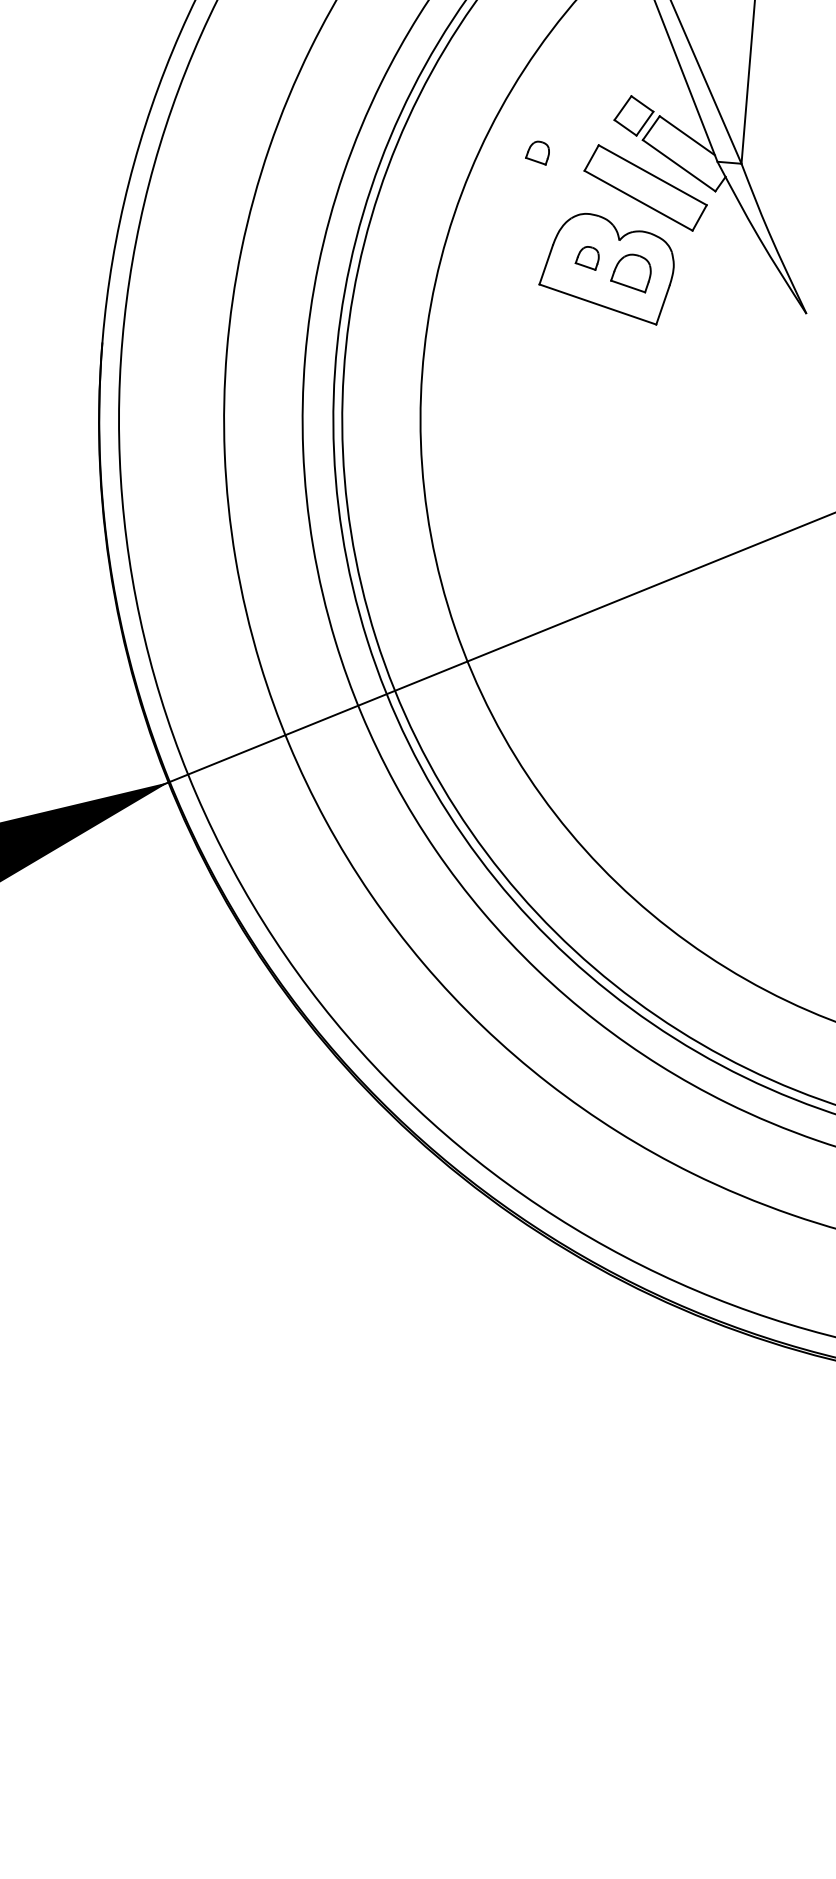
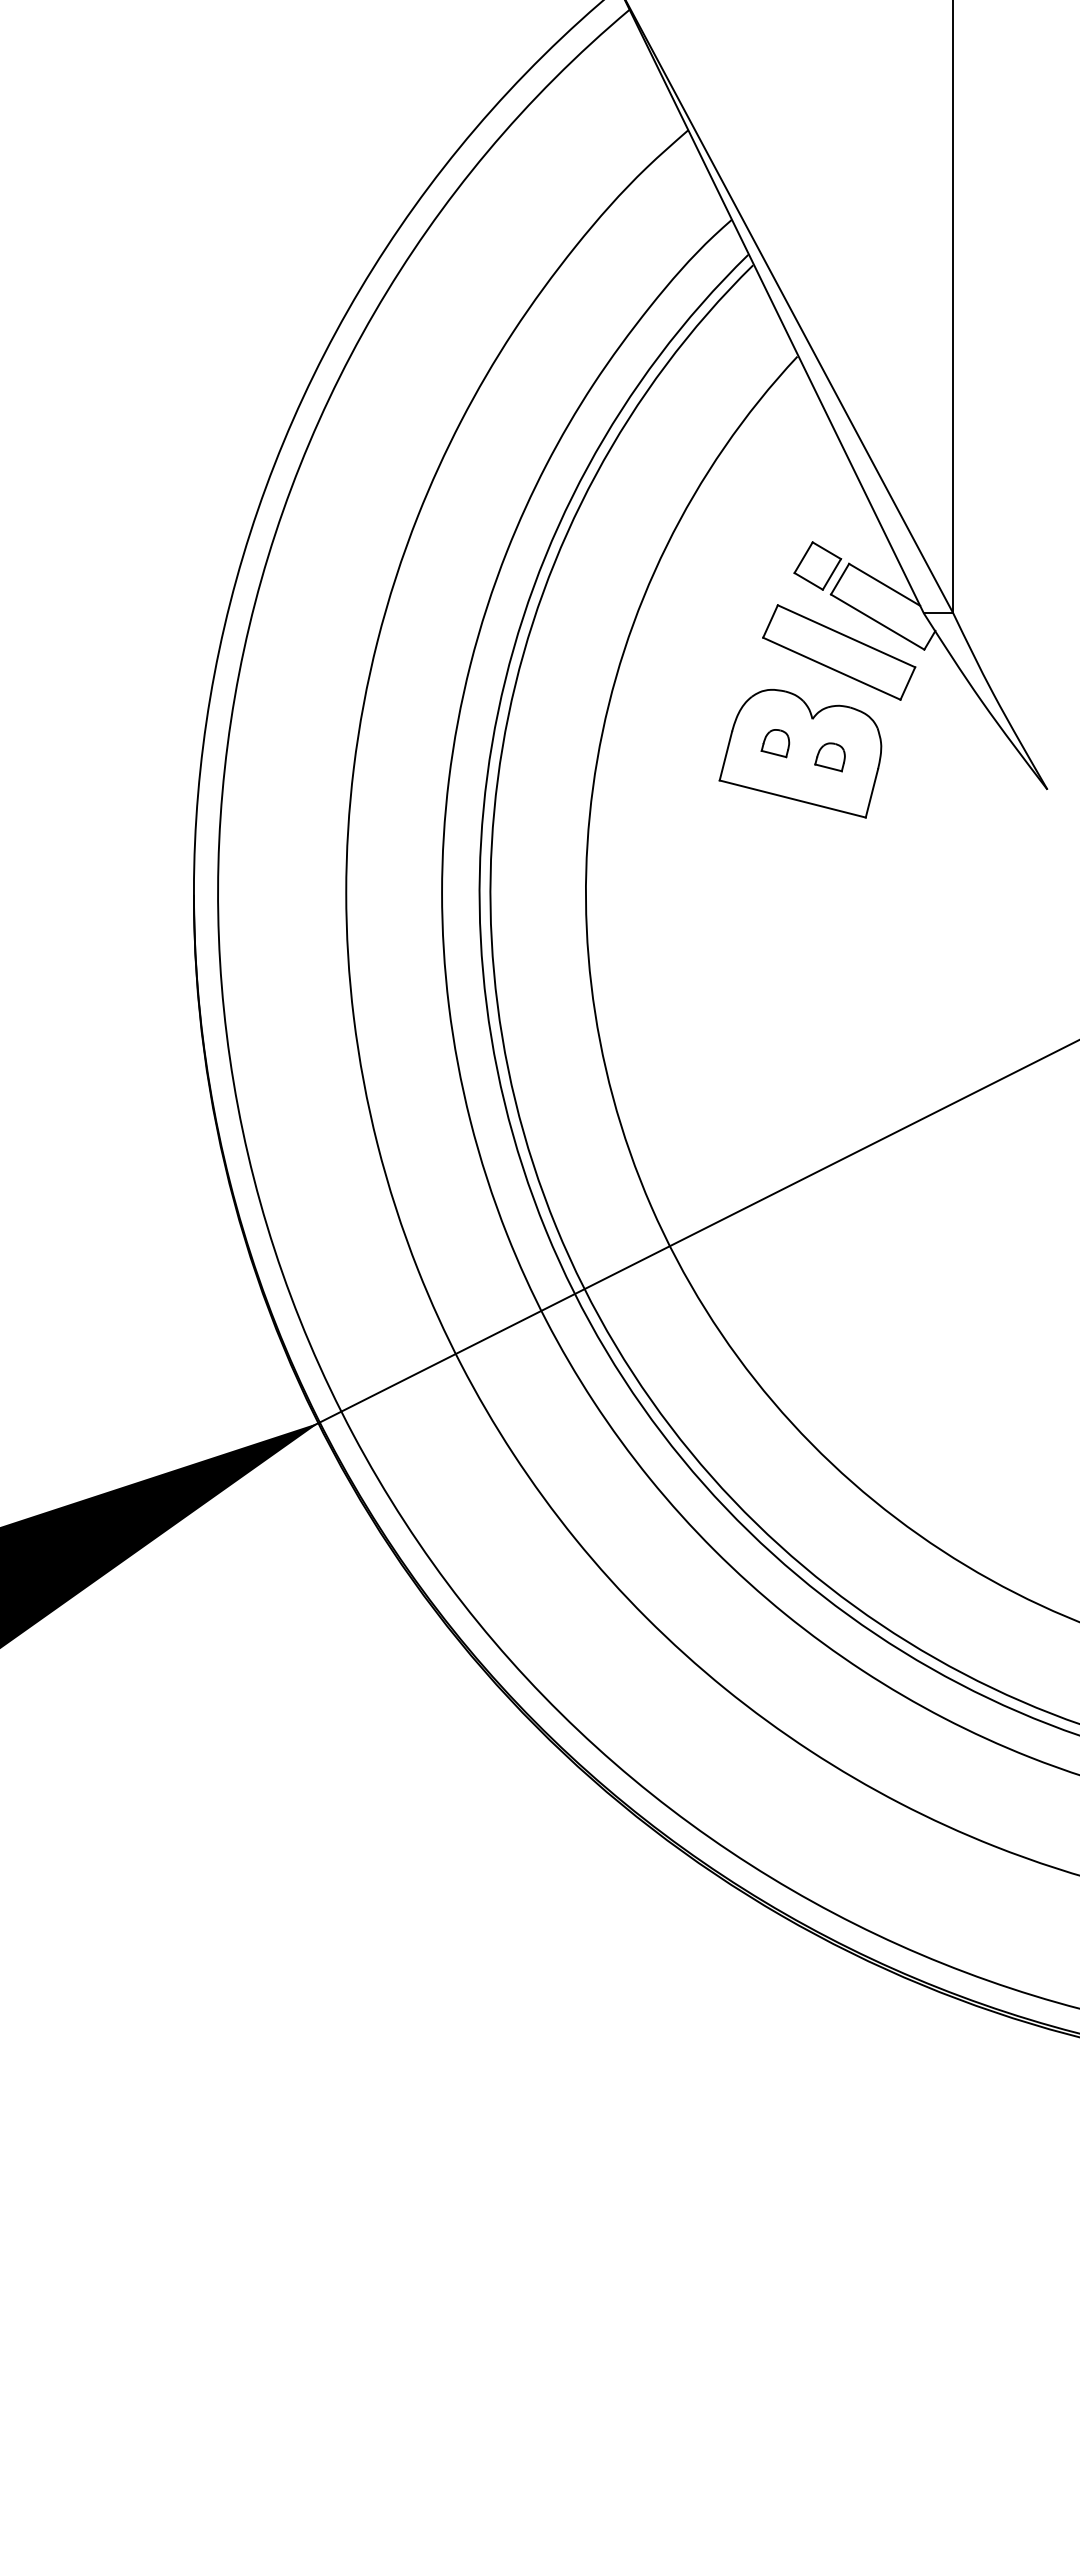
part: (537, 152) -> (704, 620), removed
part: (630, 273) -> (829, 757), size x0.62

